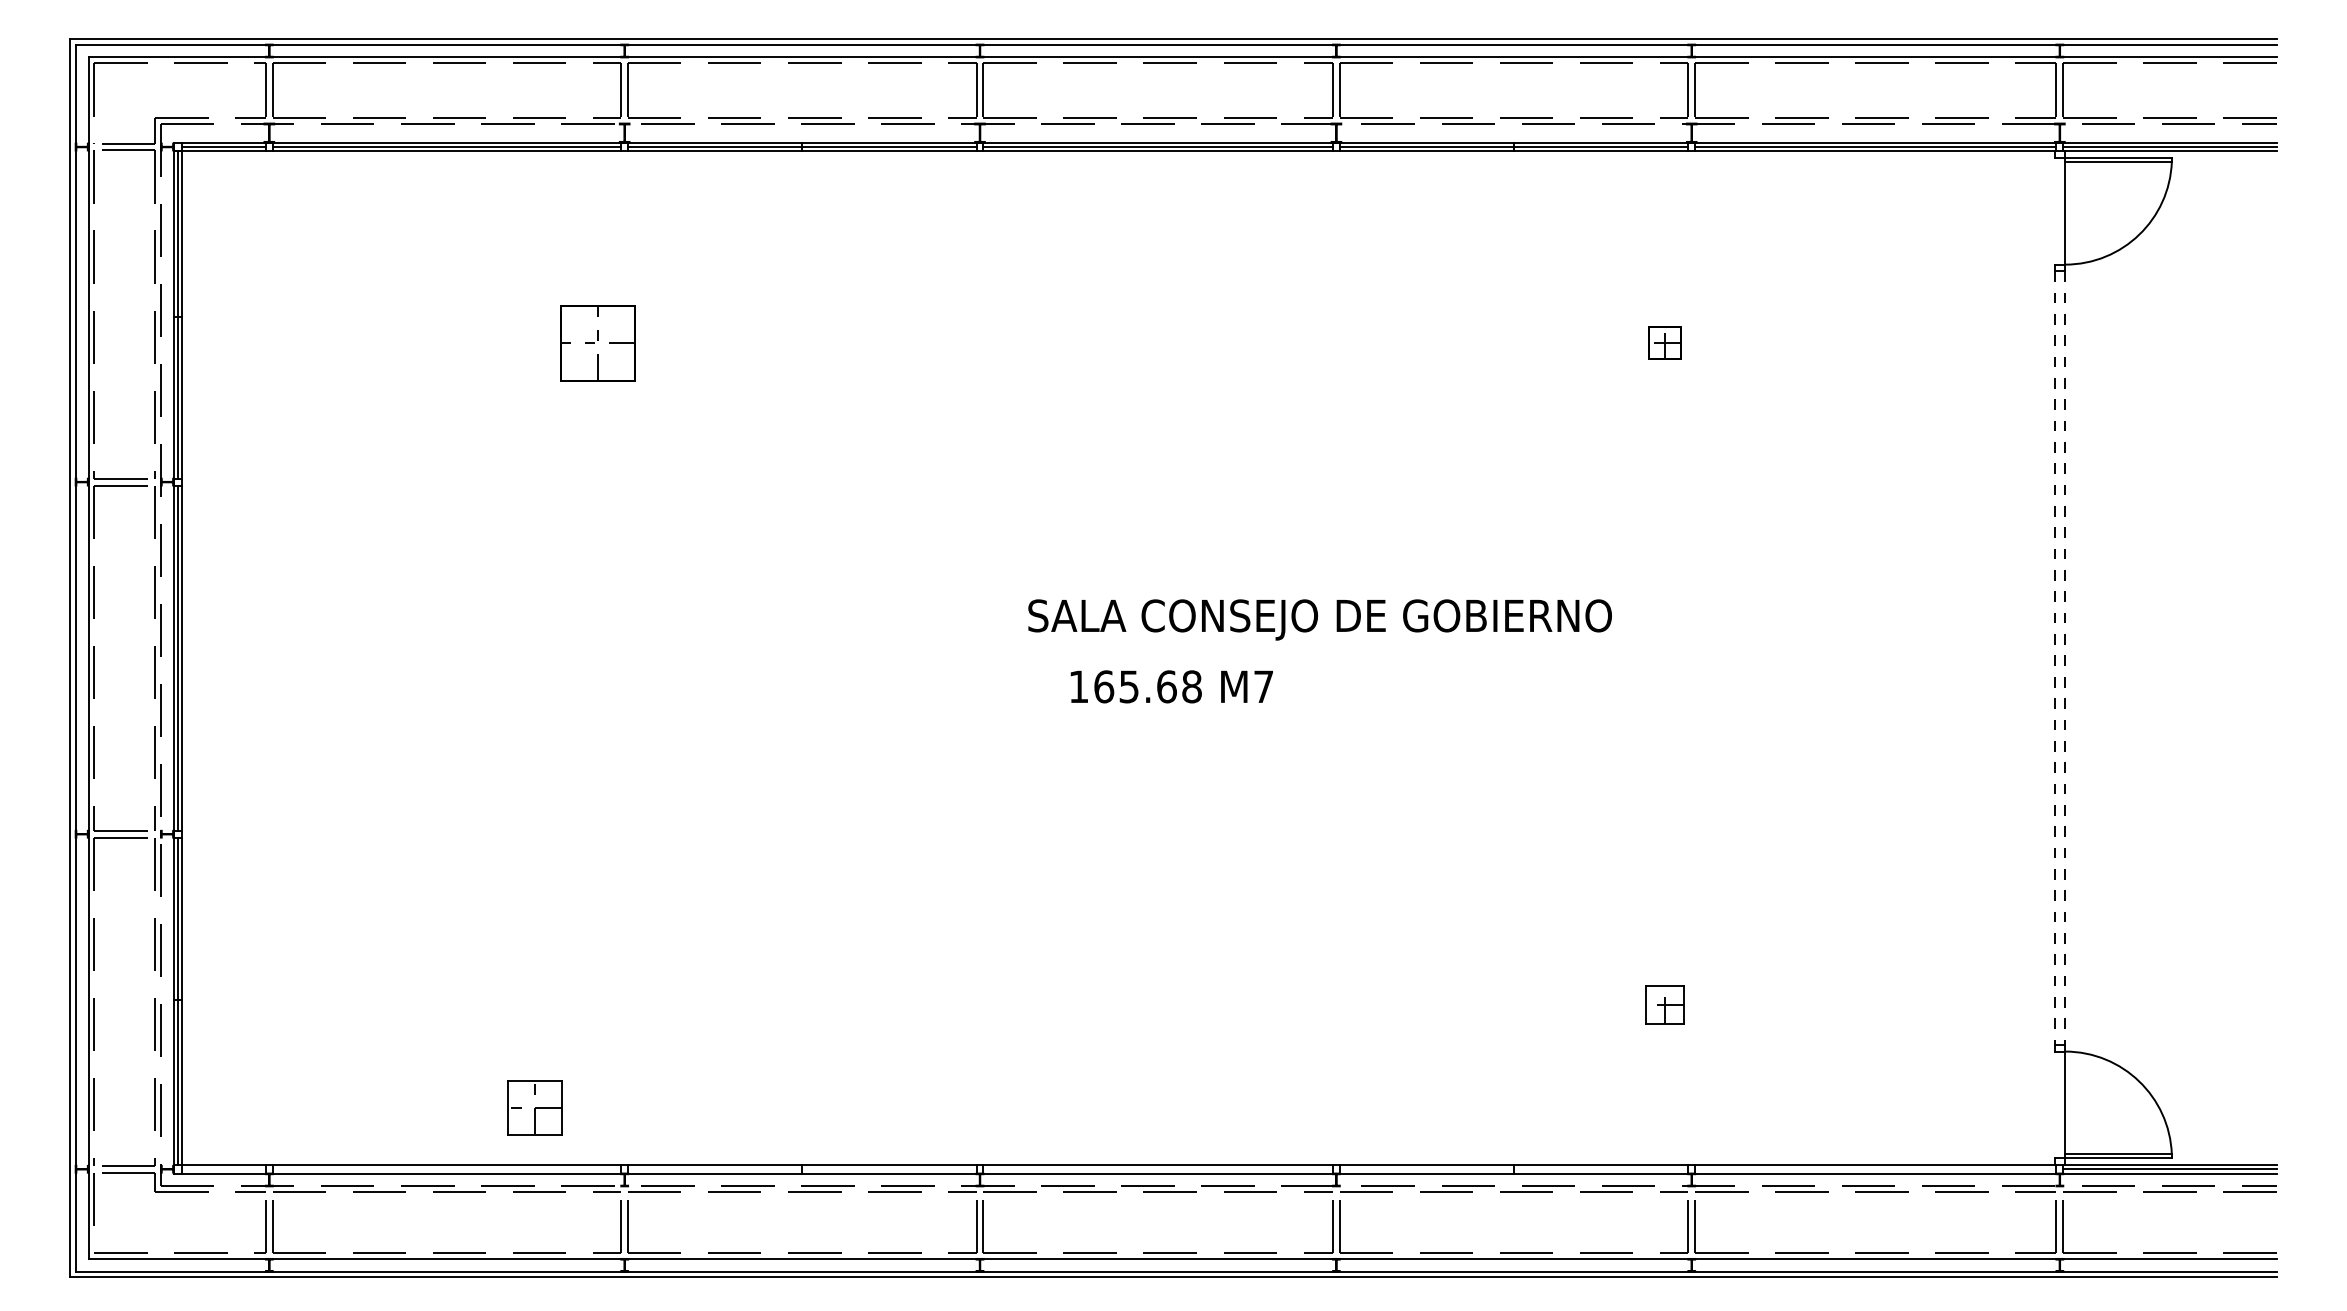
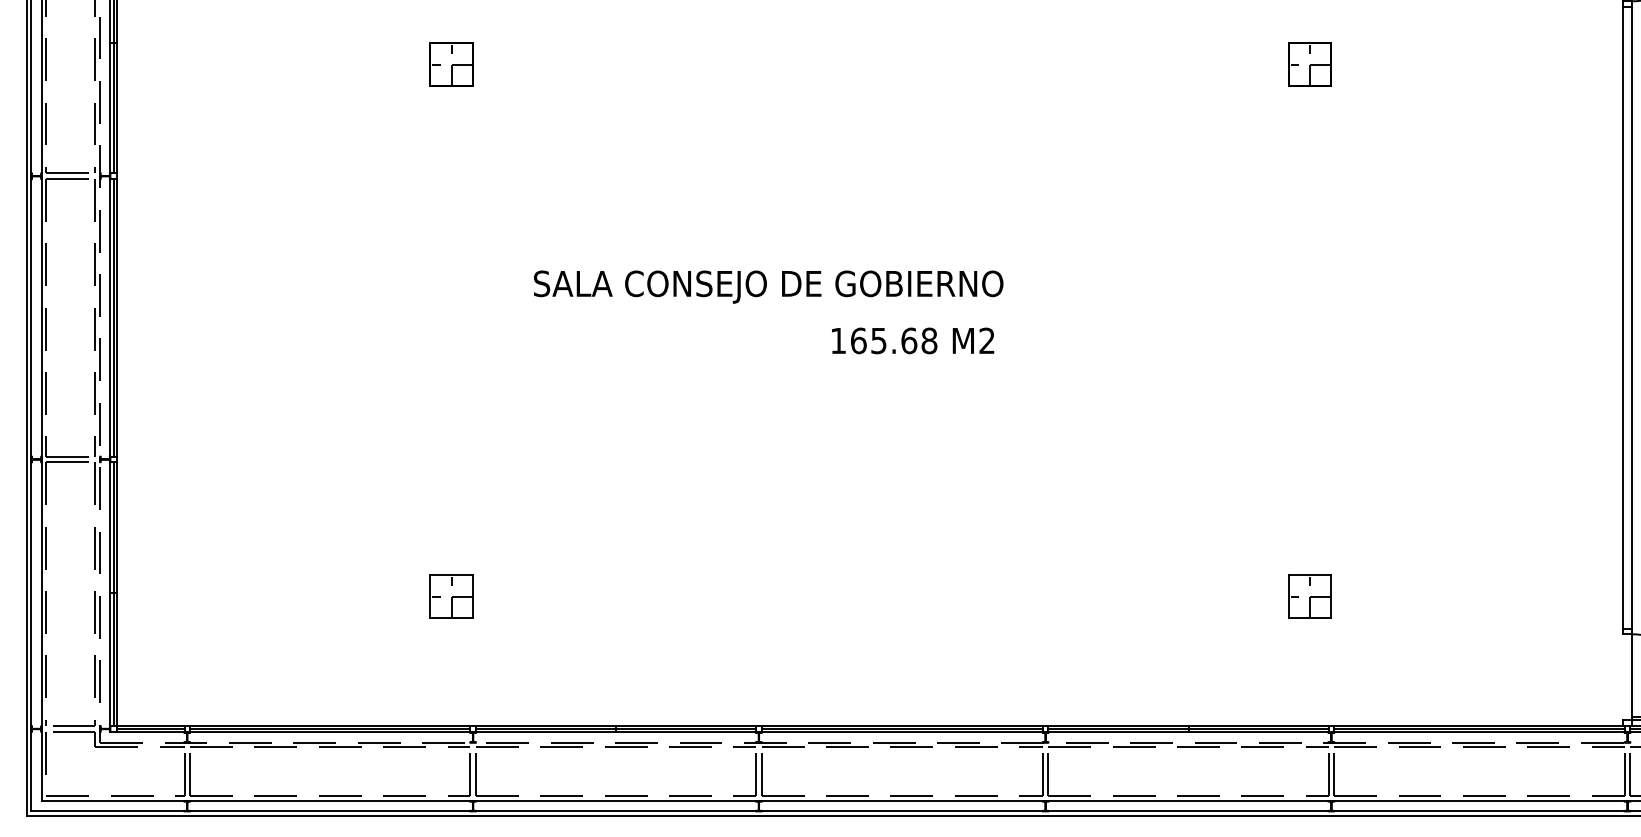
part: (597, 343) -> (451, 64), size x0.71
part: (1664, 343) -> (1309, 64), size x1.67
text: (1319, 619) -> (768, 286), moved
line: (2054, 658) -> (1623, 318), dashed -> solid
line: (2065, 658) -> (1632, 318), dashed -> solid
text: (1263, 686) -> (986, 340), M7 -> M2
part: (1664, 1004) -> (1309, 596), size x1.43
part: (534, 1107) -> (451, 596), moved
line: (223, 1169) -> (150, 729), added
line: (446, 1169) -> (329, 729), added
line: (802, 1169) -> (616, 729), added
line: (1157, 1169) -> (901, 729), added
line: (1513, 1169) -> (1188, 729), added
line: (1875, 1169) -> (1479, 729), added

